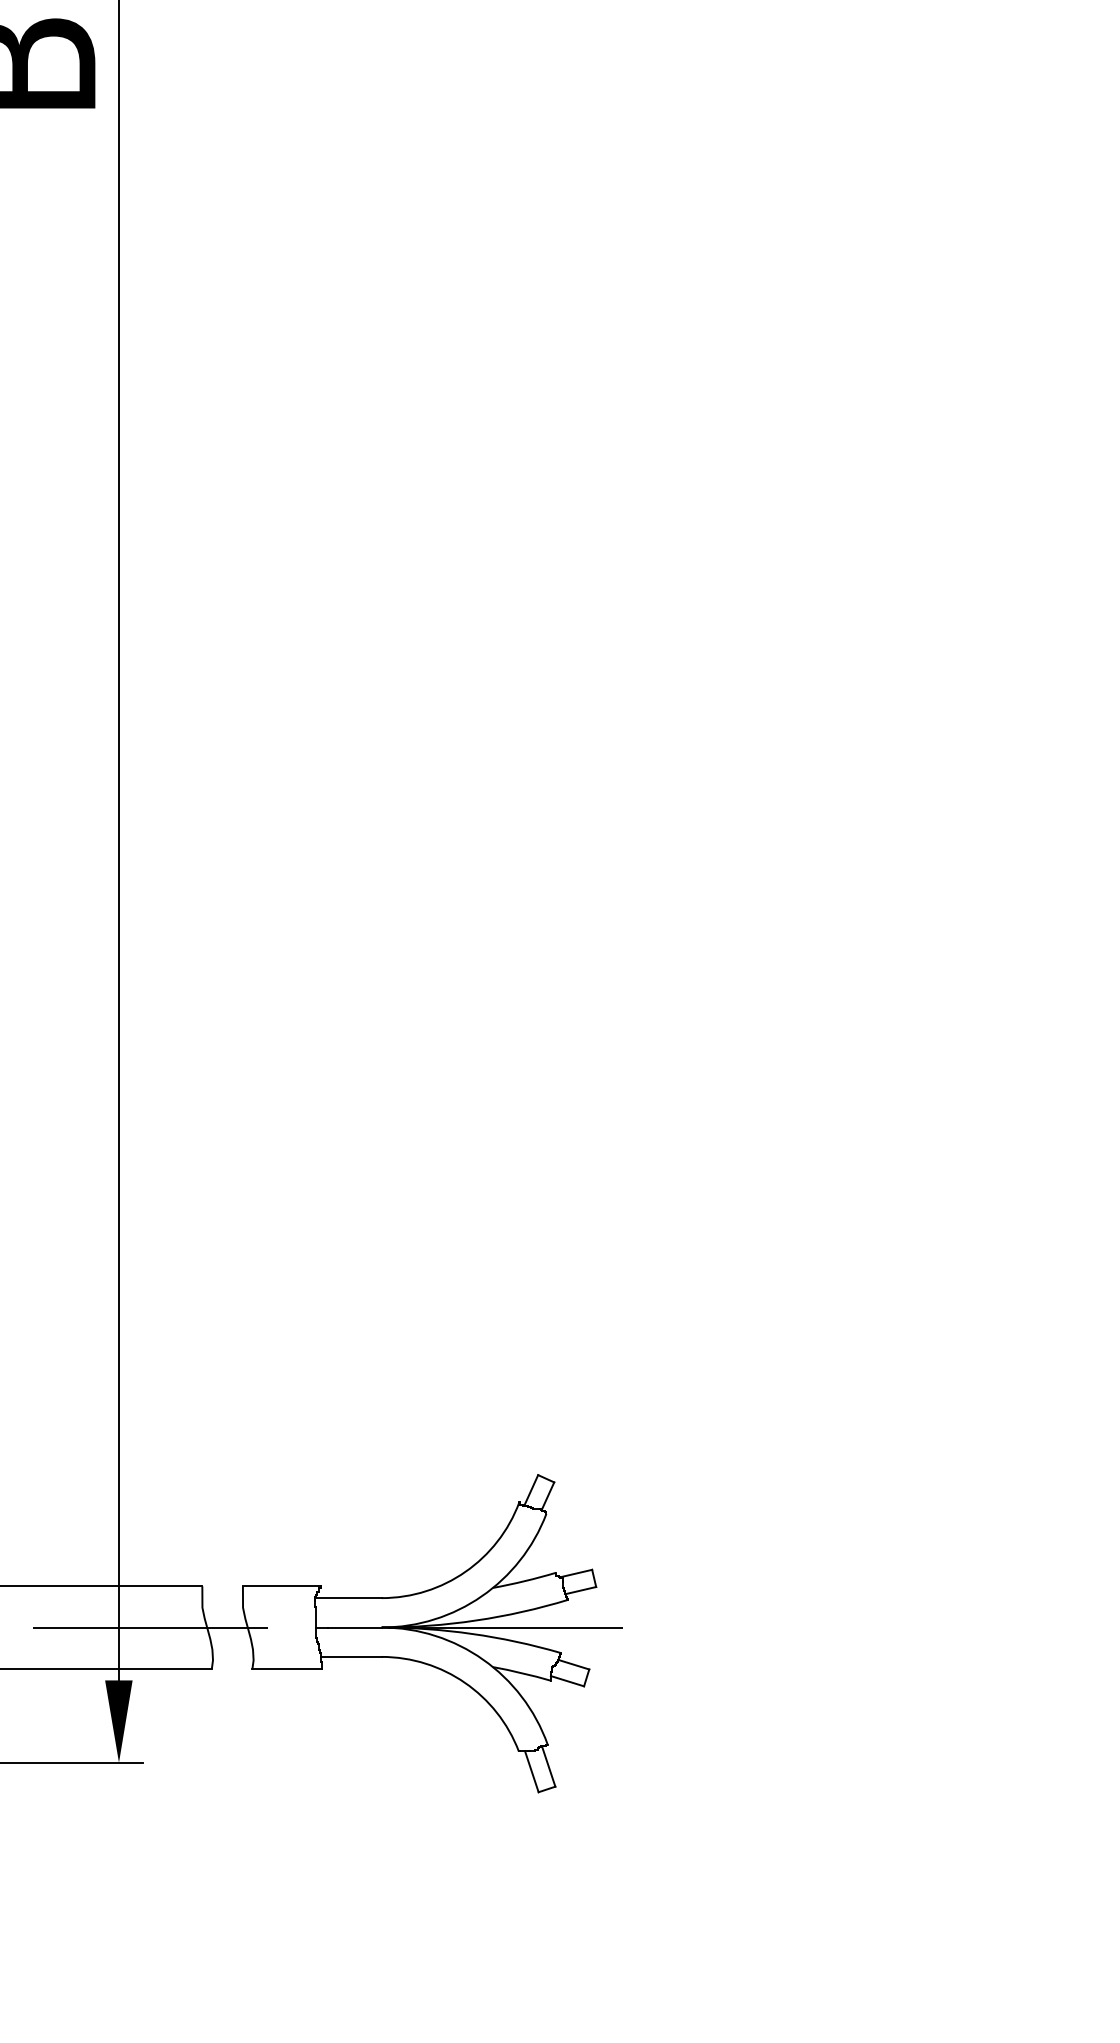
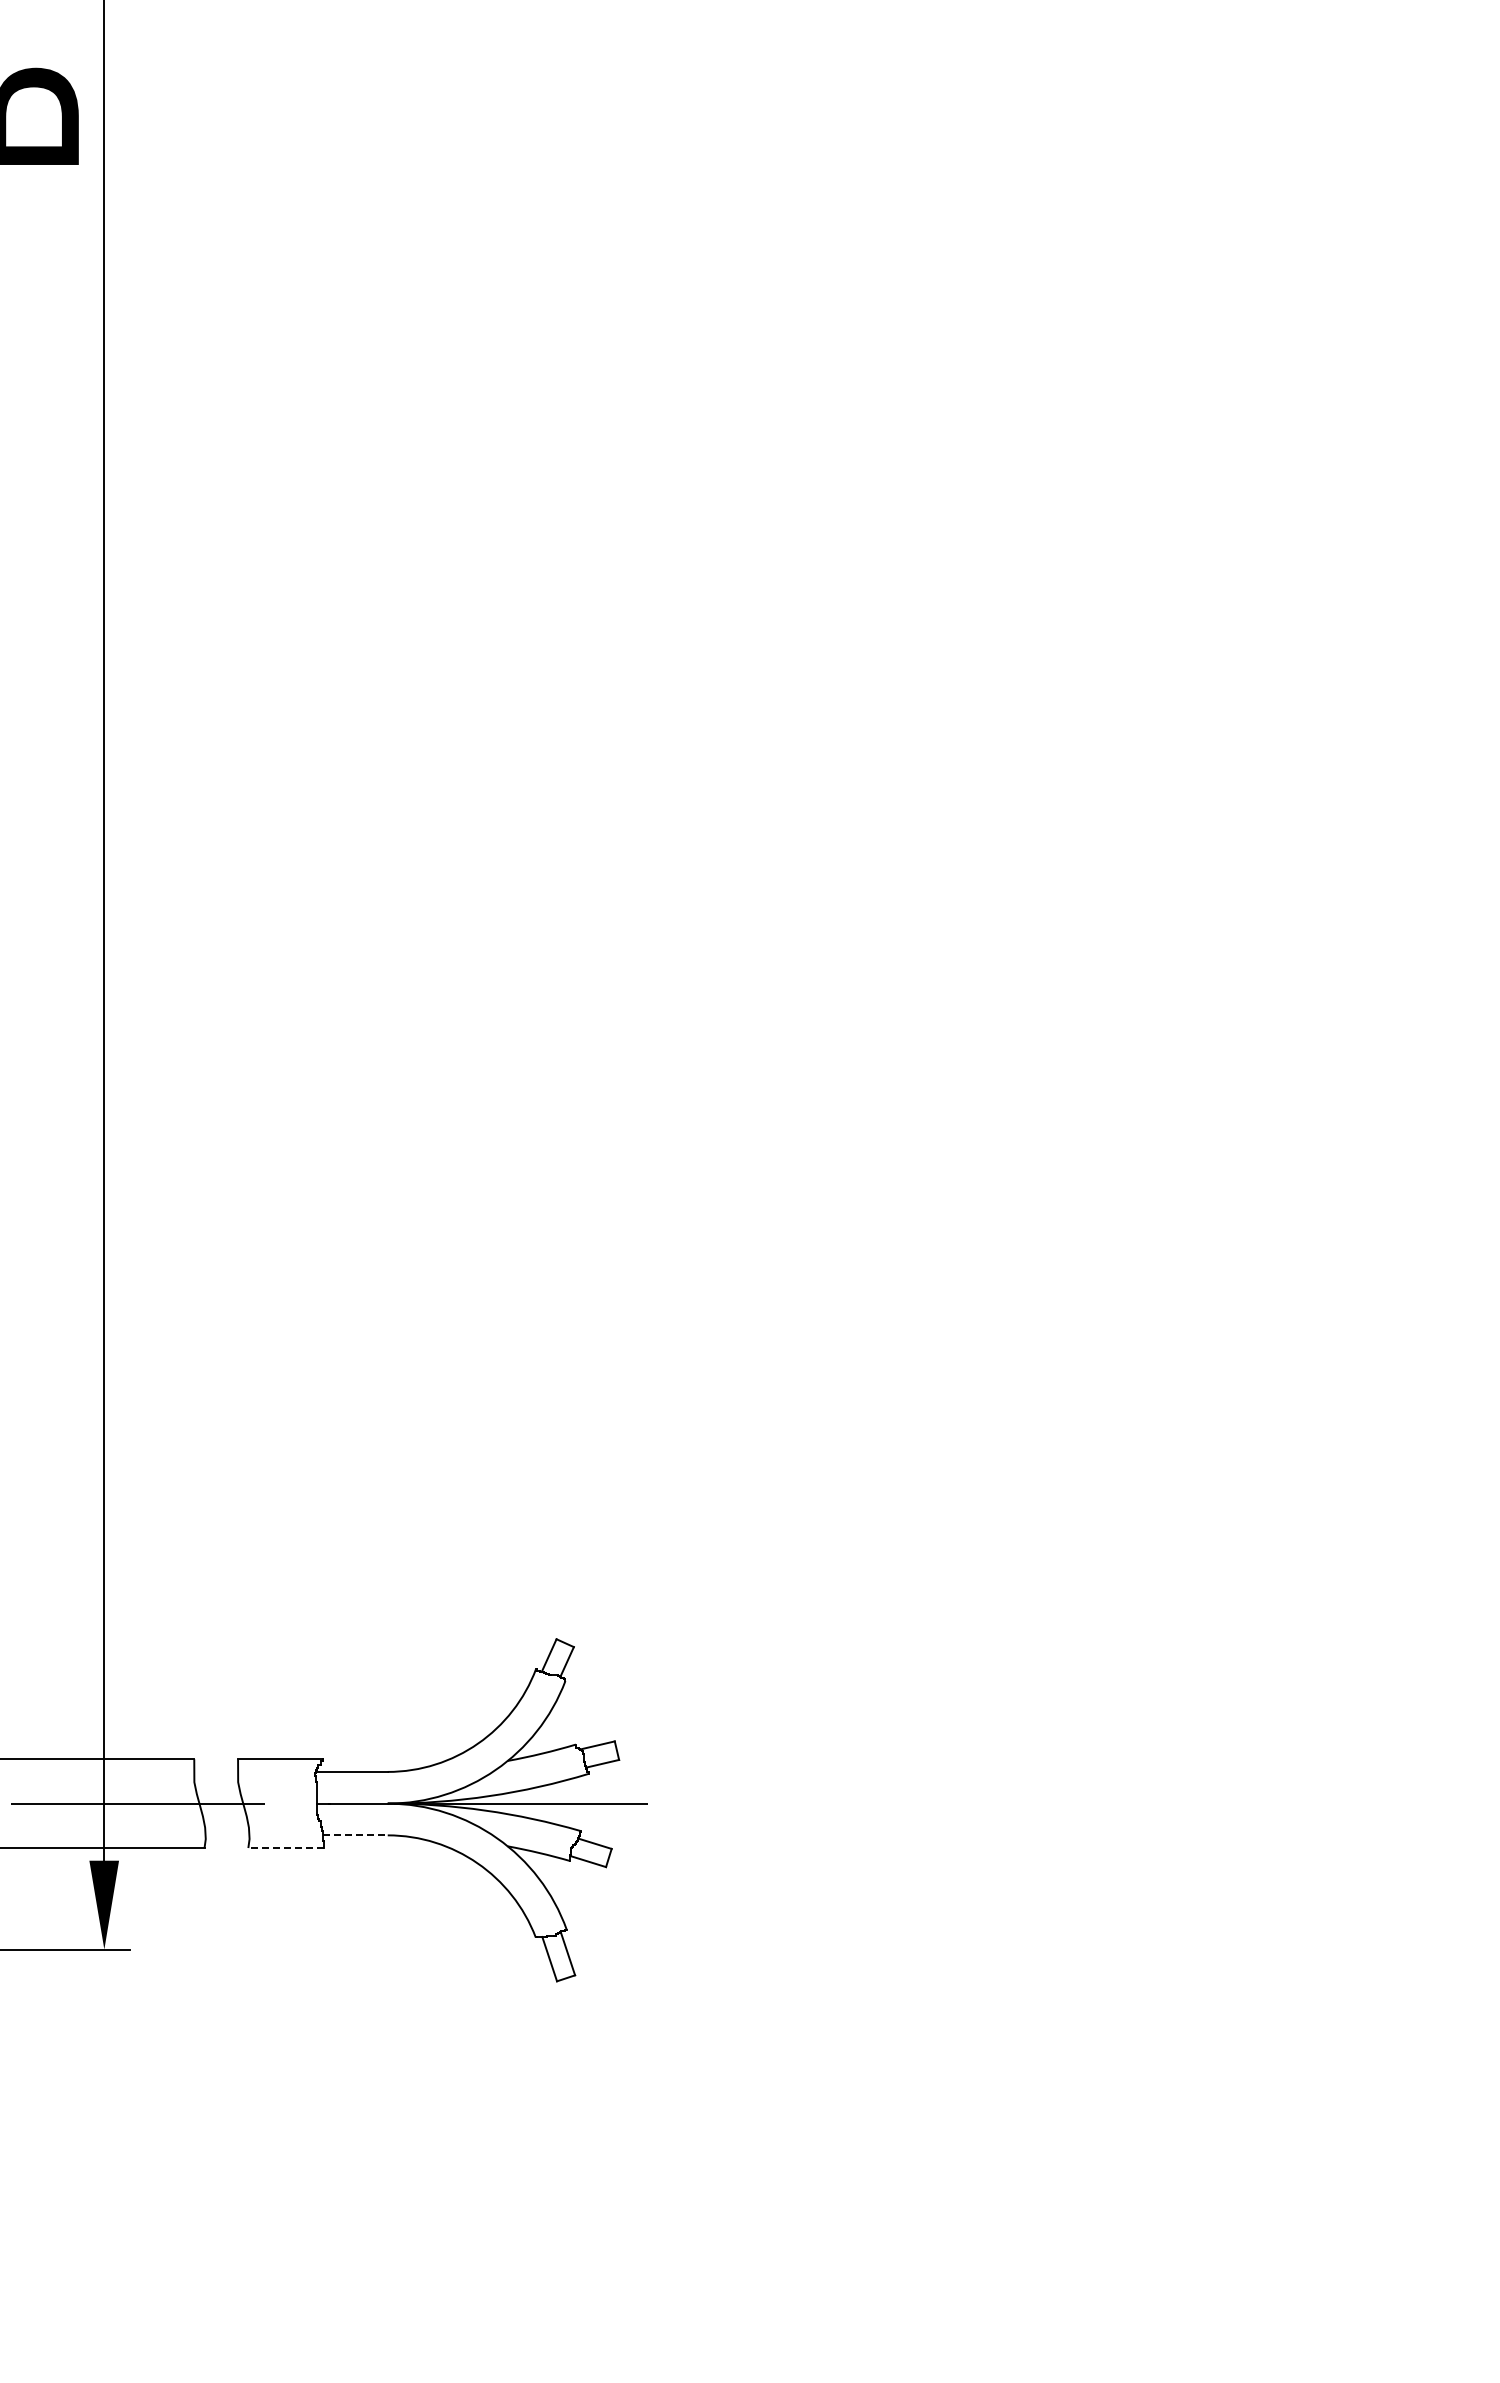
line: (351, 1657) -> (355, 1835), solid -> dashed
line: (287, 1669) -> (286, 1848), solid -> dashed

